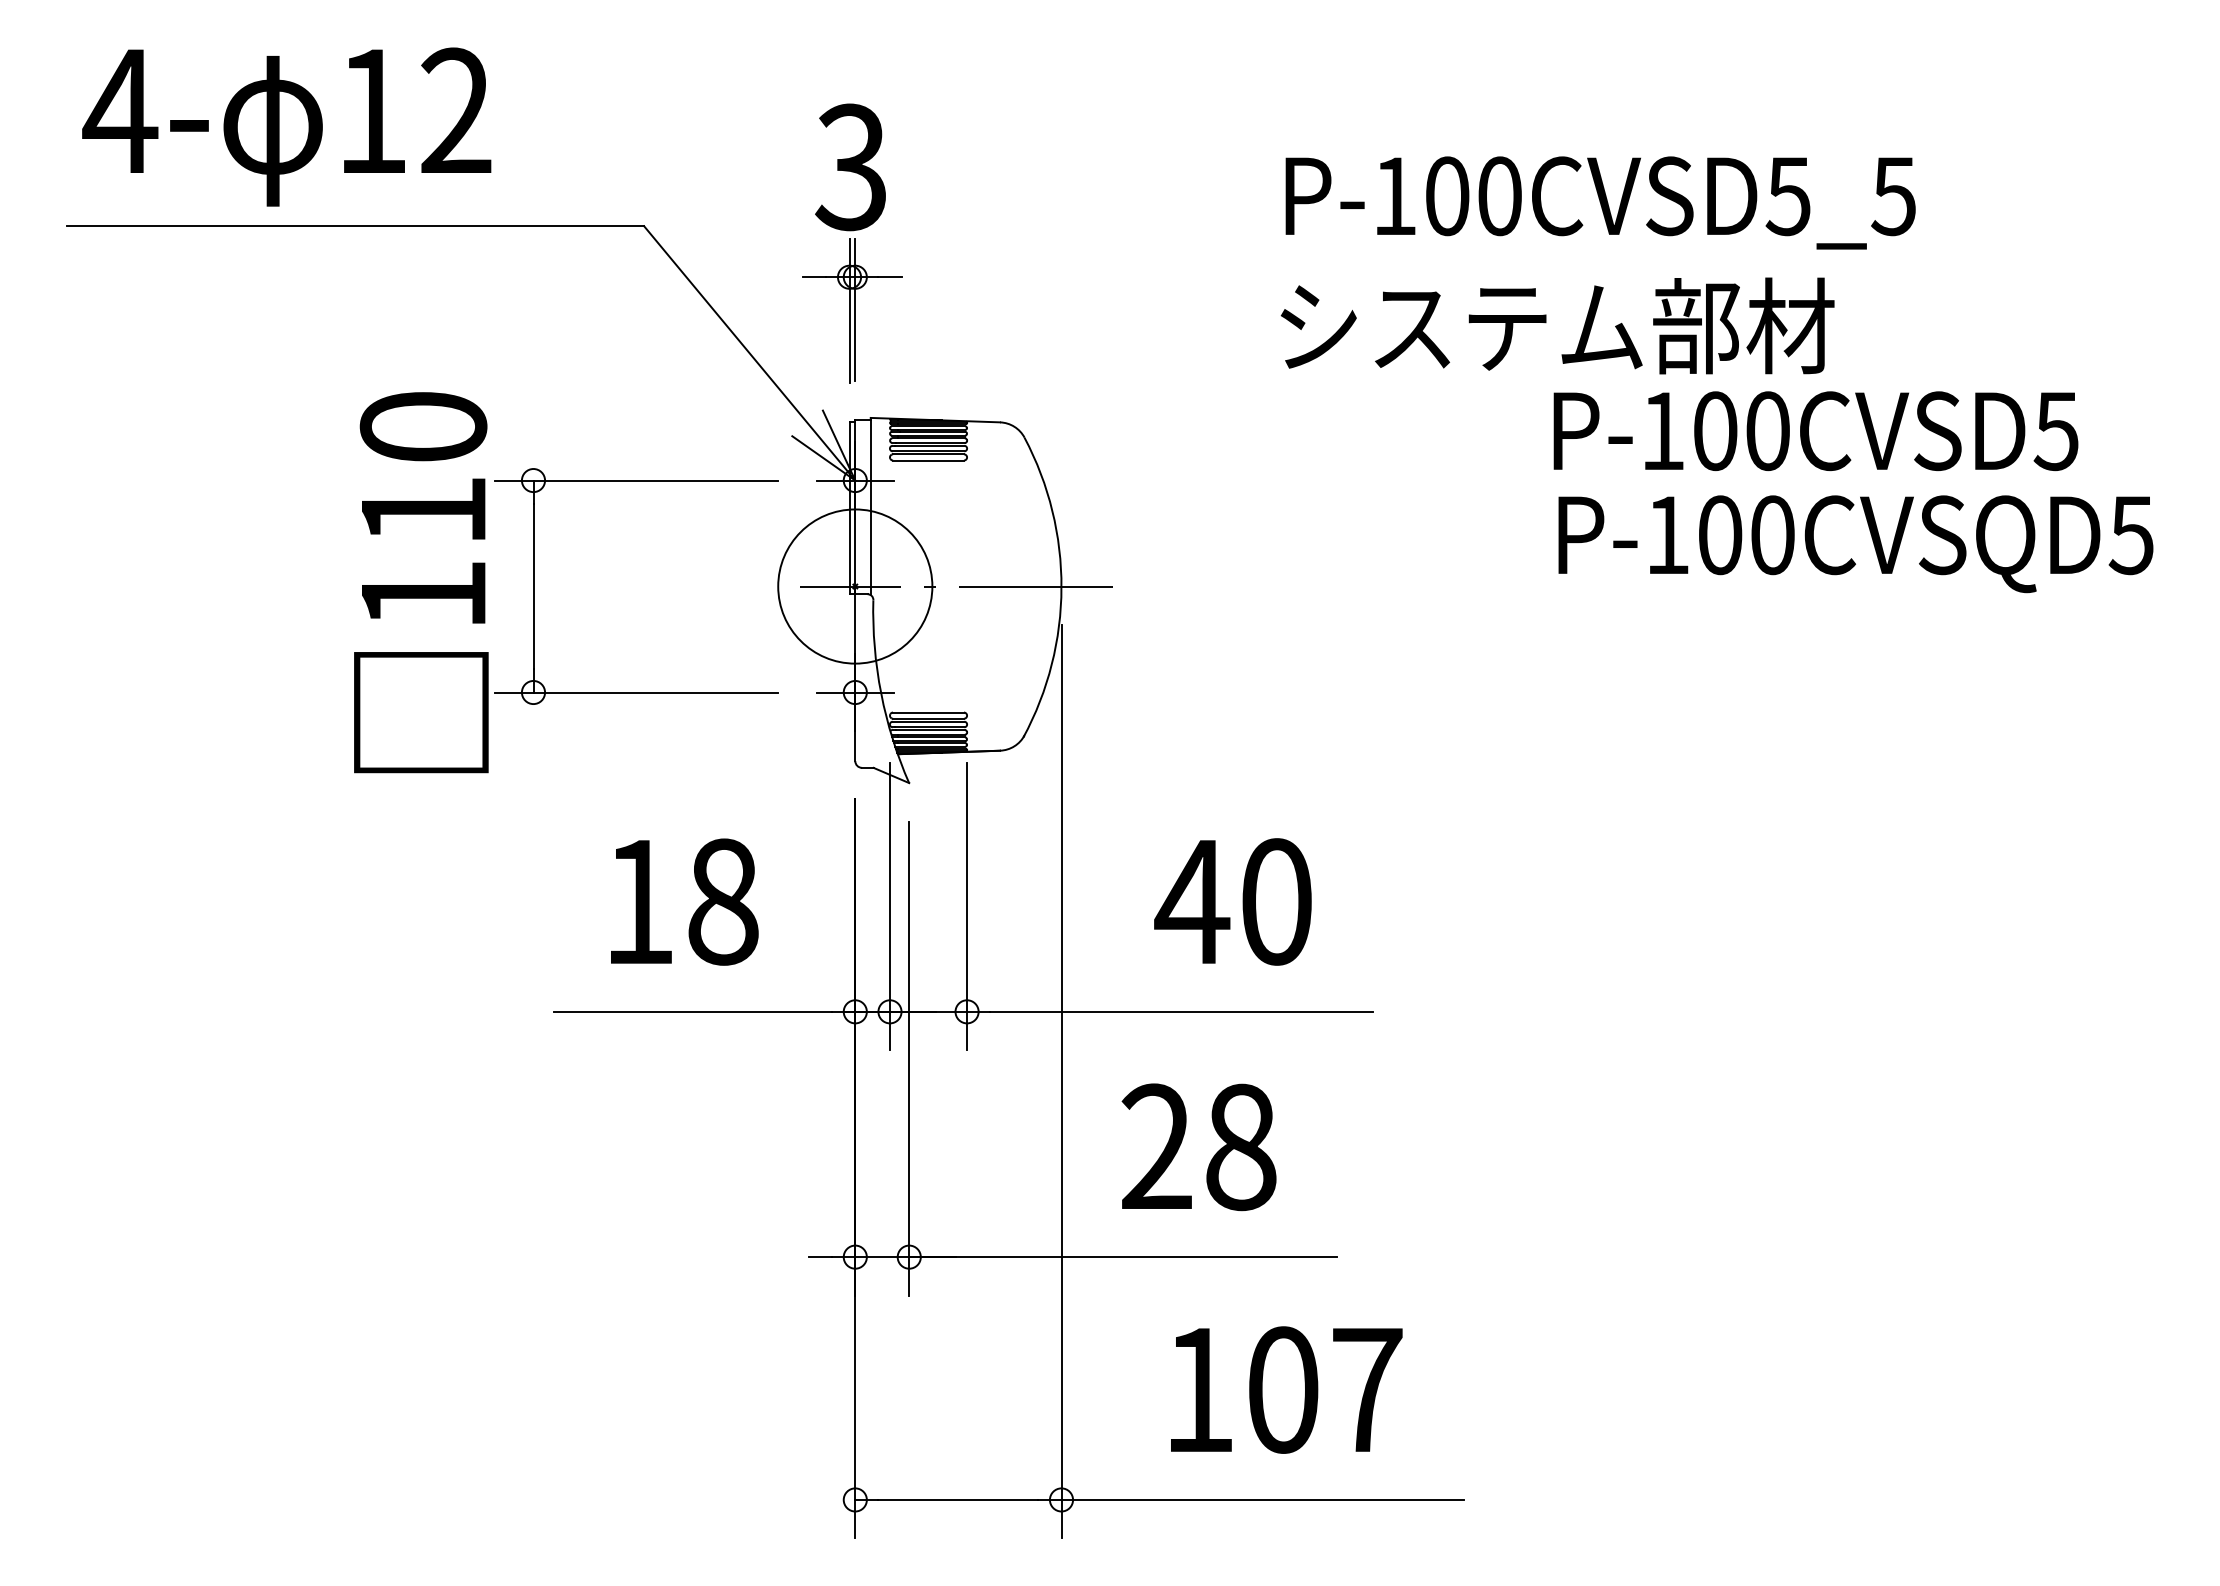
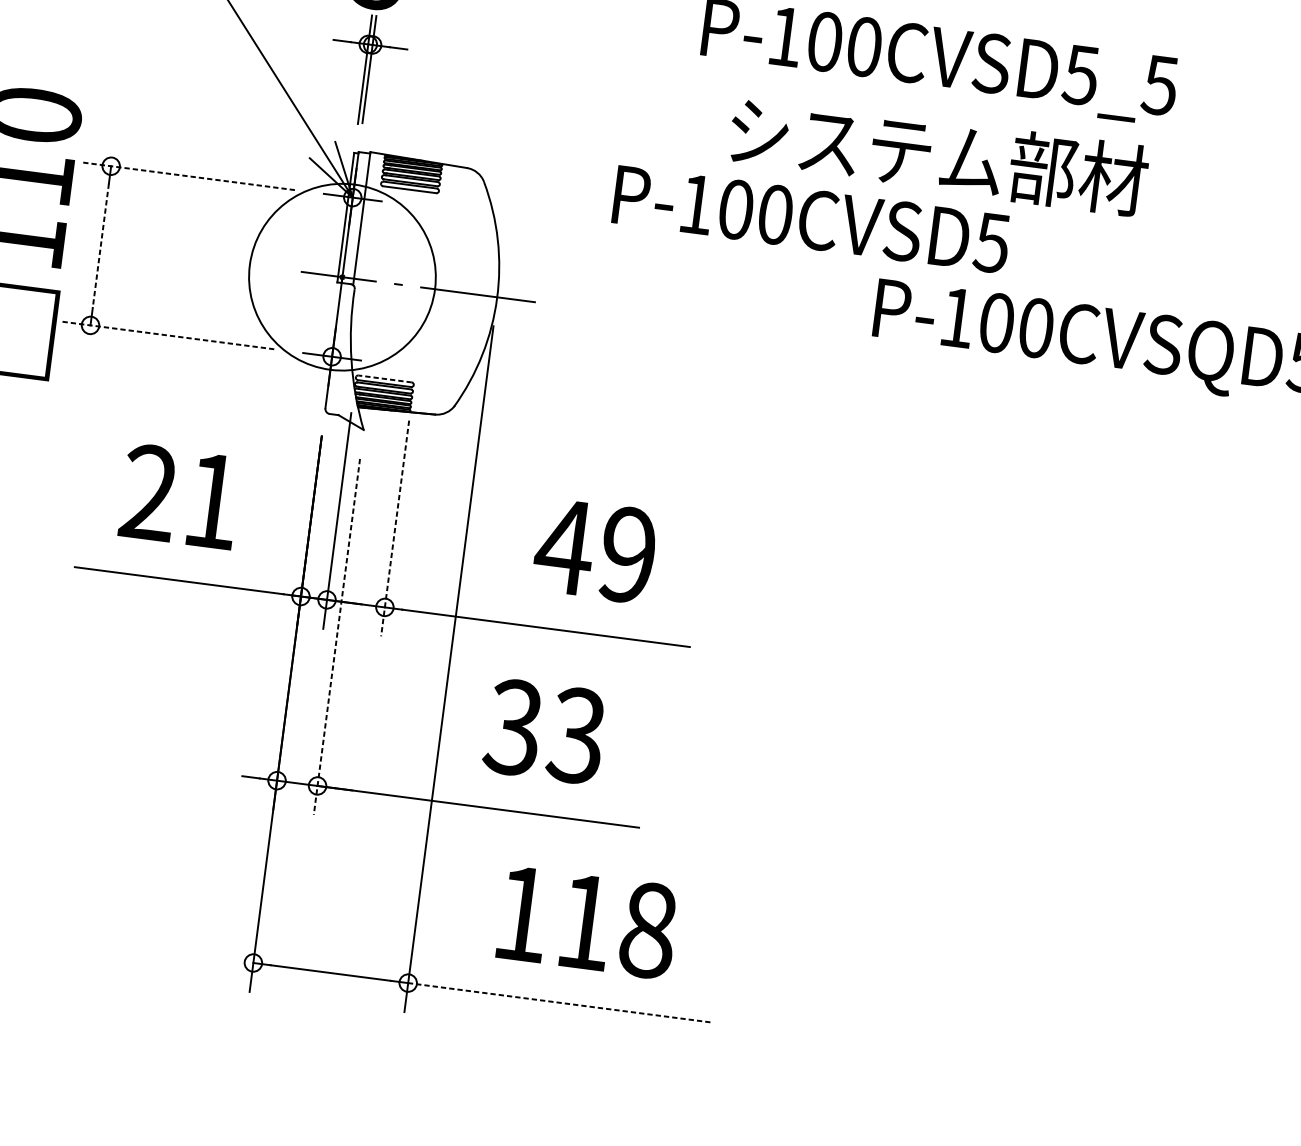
text: (1557, 325) -> (938, 155), moved
text: (1815, 431) -> (811, 219), moved
line: (636, 480) -> (188, 176), solid -> dashed
line: (533, 586) -> (100, 245), solid -> dashed
circle: (855, 586) -> (342, 277), size x1.6
line: (636, 692) -> (167, 335), solid -> dashed
line: (928, 712) -> (385, 378), solid -> dashed
text: (681, 901) -> (181, 496), 18 -> 21
text: (1276, 901) -> (627, 554), 40 -> 49
line: (967, 906) -> (395, 528), solid -> dashed
line: (909, 1059) -> (337, 637), solid -> dashed
text: (1198, 1147) -> (545, 731), 28 -> 33
text: (1325, 1389) -> (617, 925), 107 -> 118
line: (1262, 1499) -> (559, 1002), solid -> dashed

